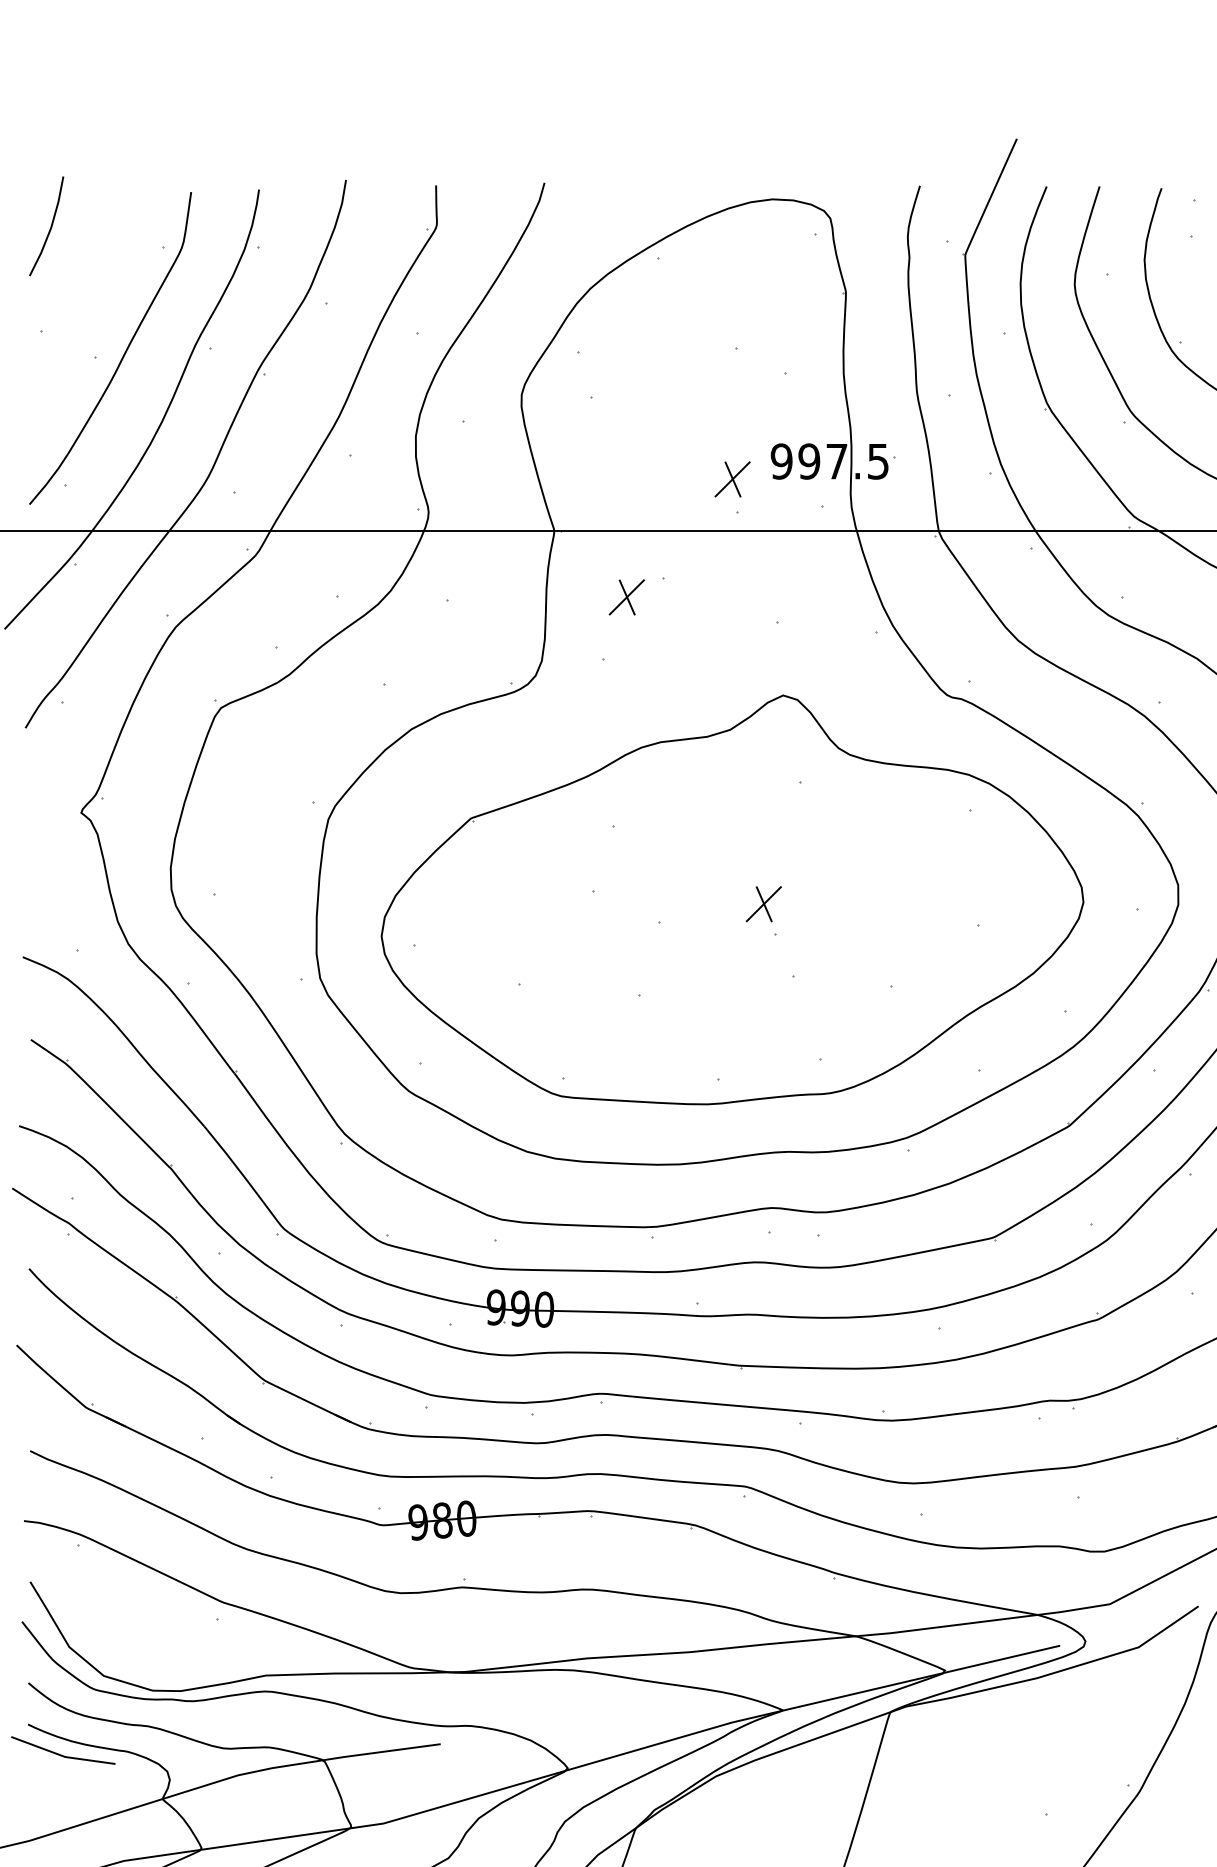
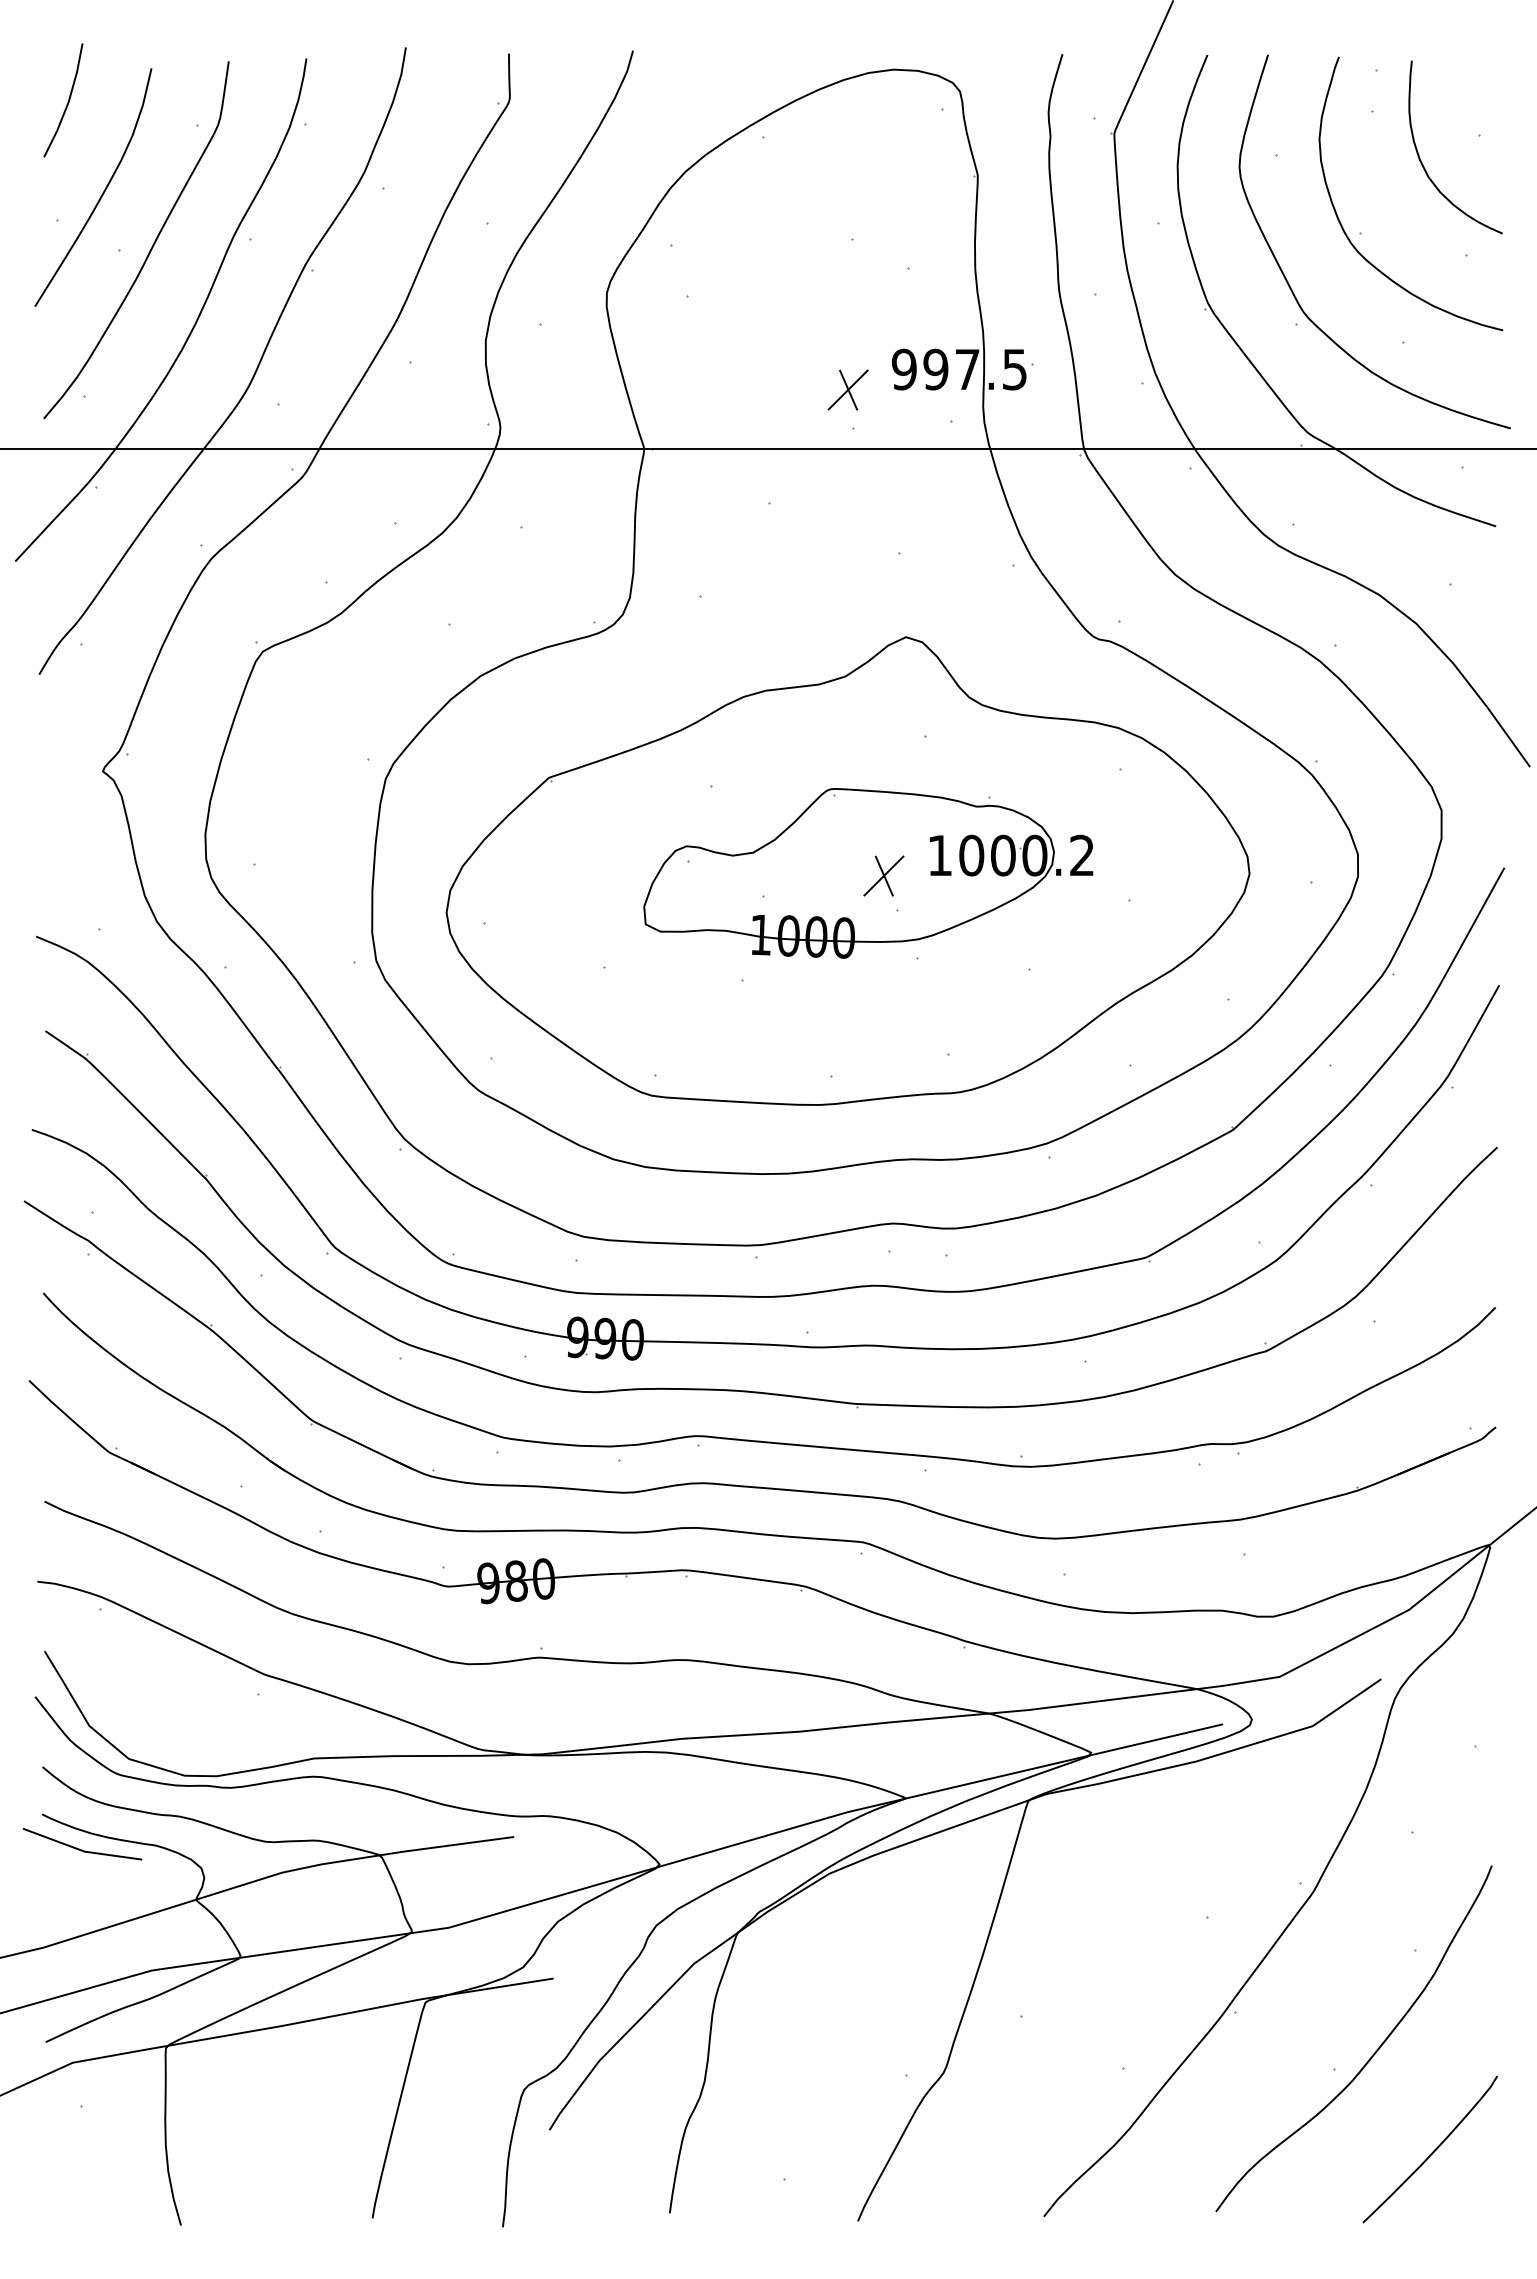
curve: (80, 306) -> (102, 192), added
part: (626, 596) -> (726, 524), removed
part: (750, 902) -> (868, 873), added

